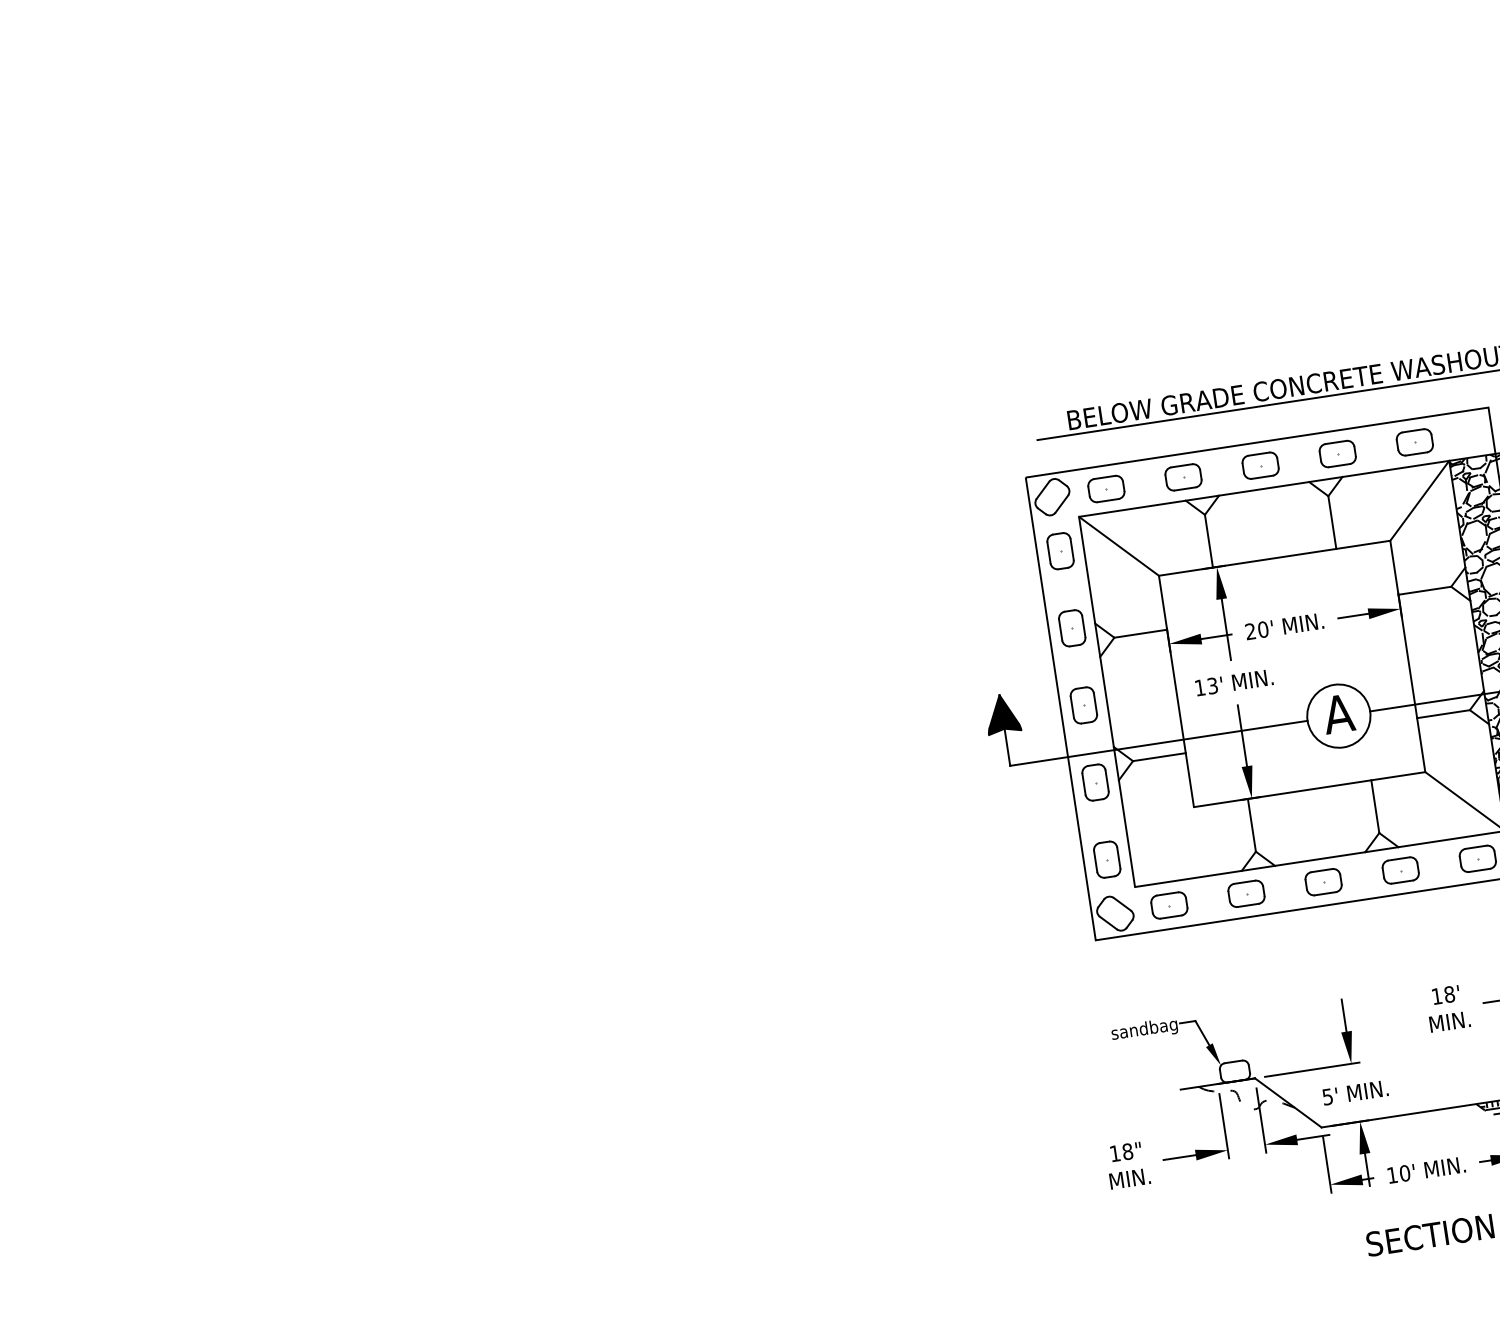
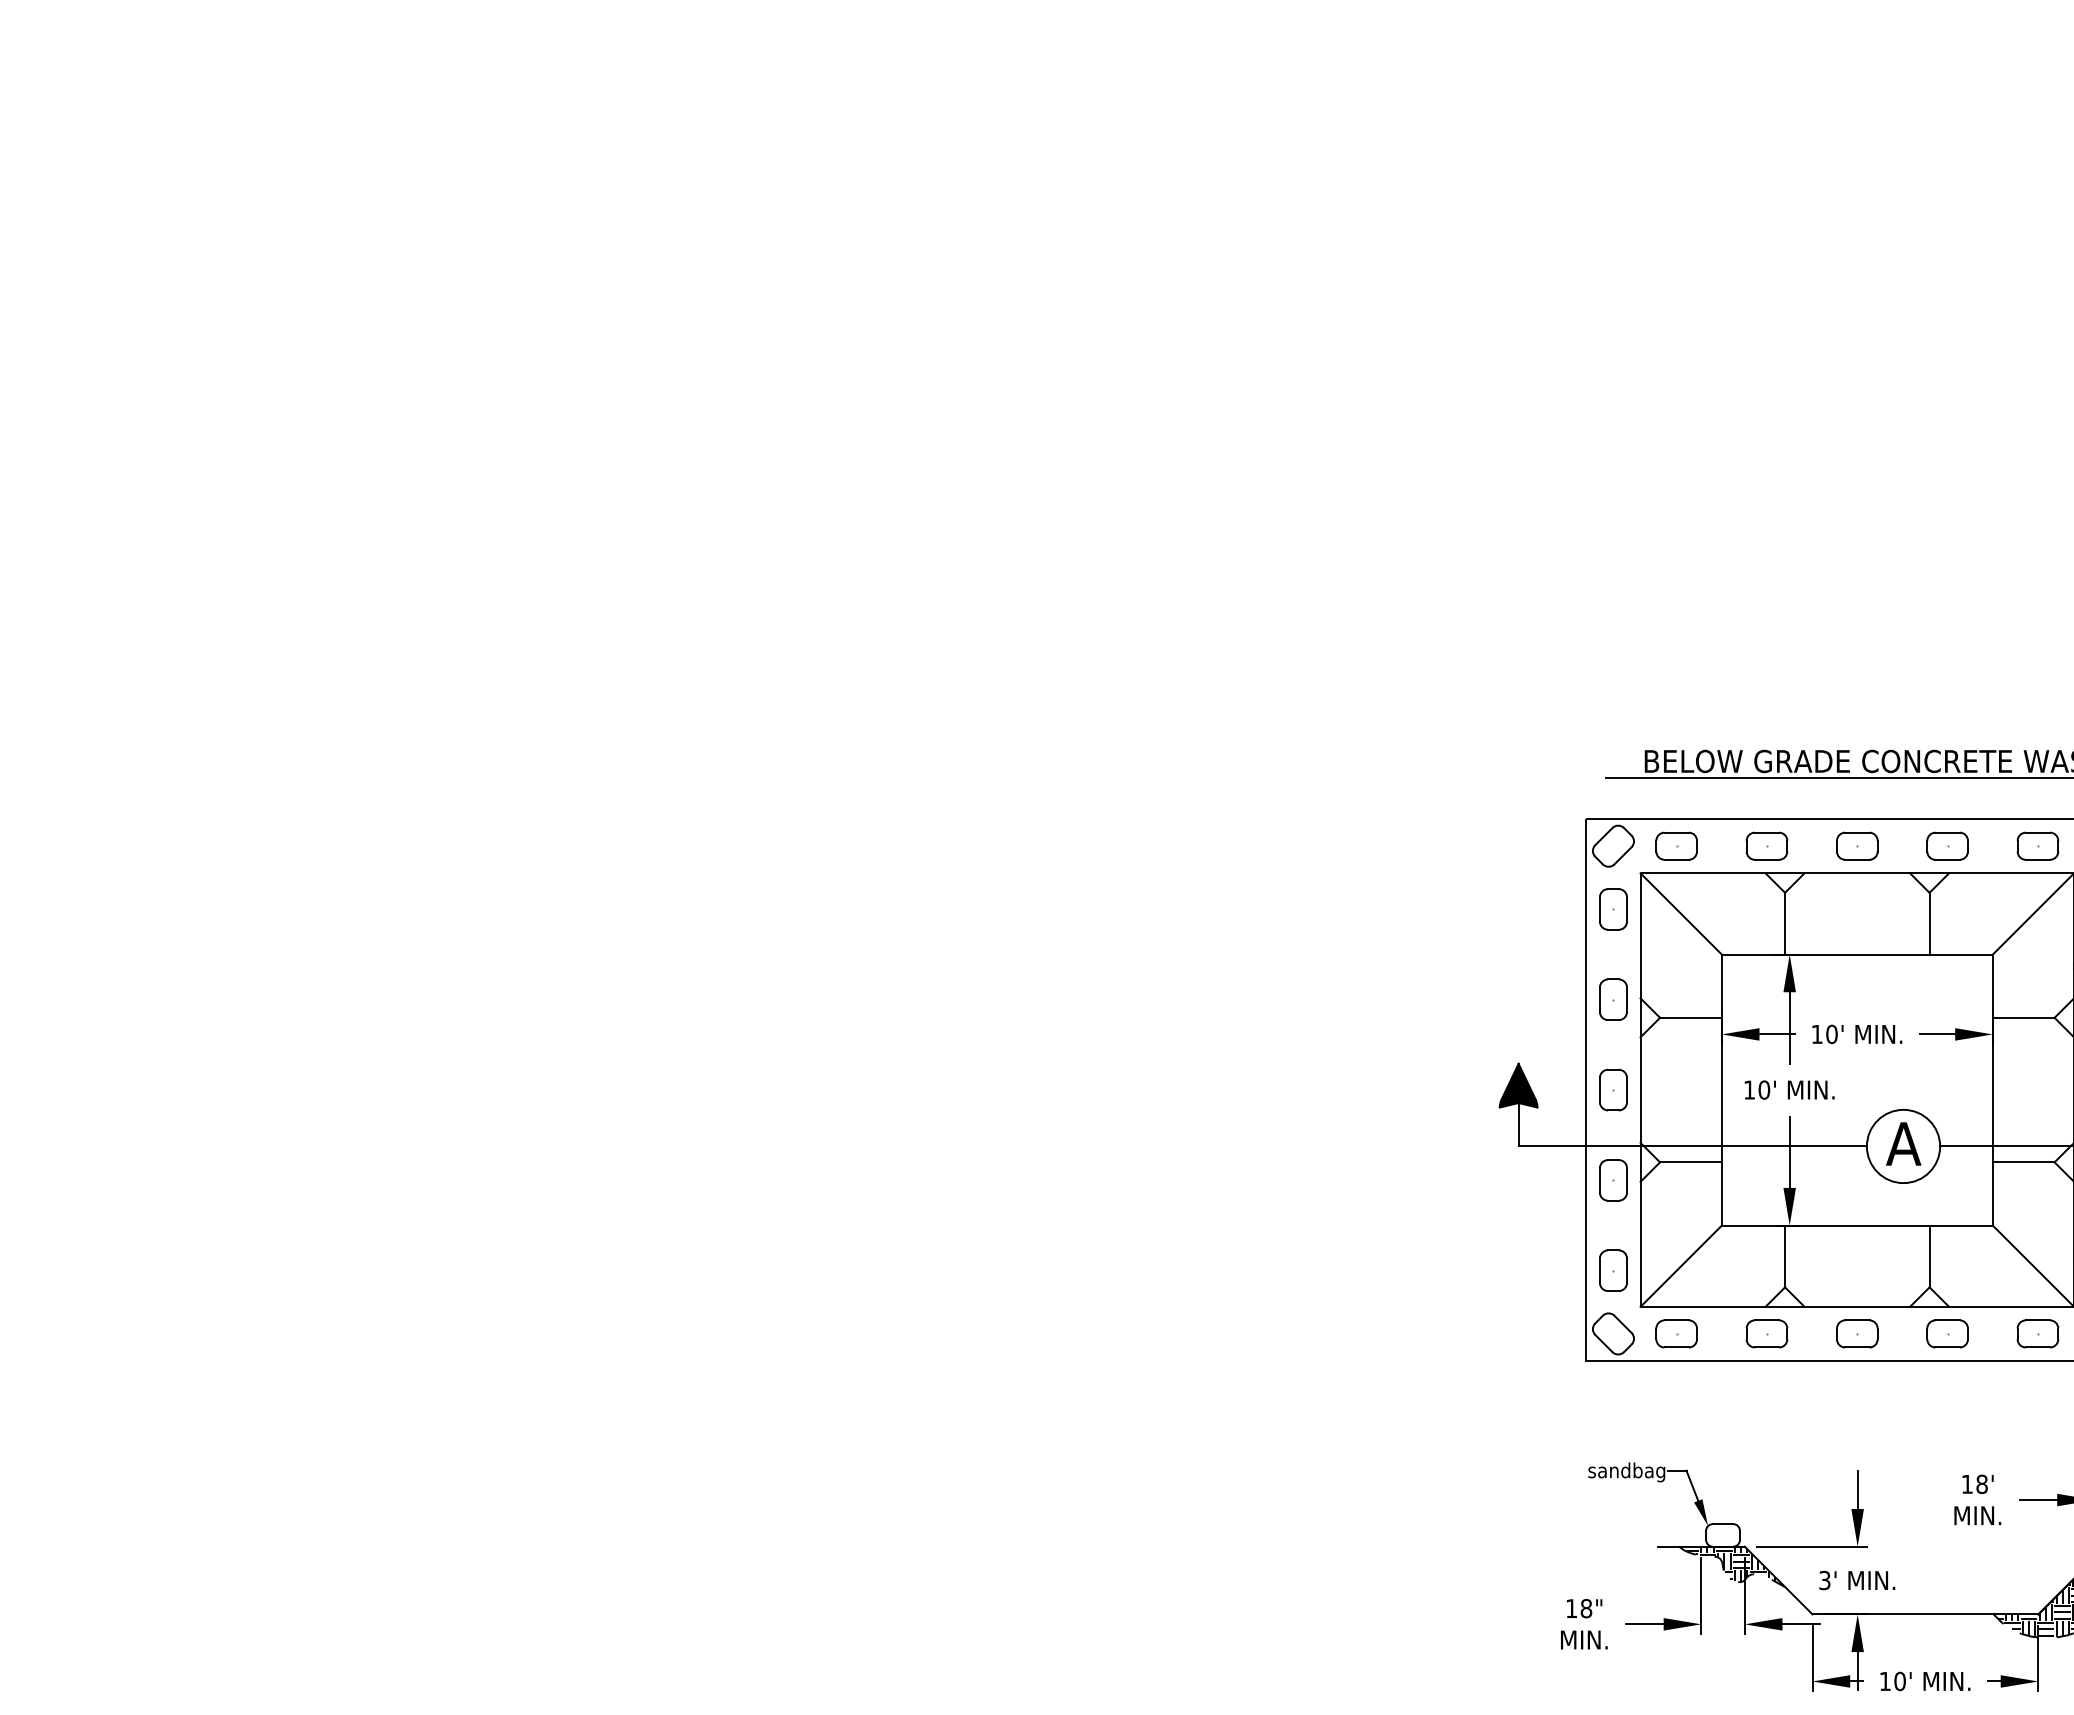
text: (1249, 630) -> (1816, 1033), 20' -> 10'
text: (1212, 685) -> (1764, 1089), 13' -> 10'
line: (1163, 846) -> (1680, 1265), added
hatch: (1245, 1096) -> (1730, 1565), added
text: (1327, 1096) -> (1824, 1579), 5' -> 3'

